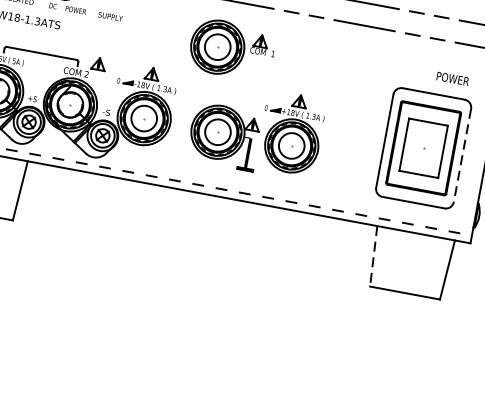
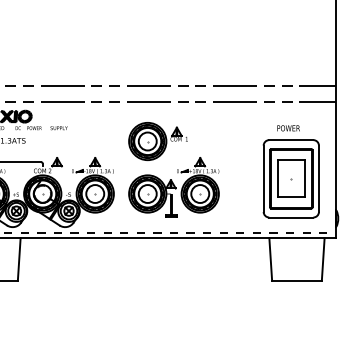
part: (231, 49) -> (157, 141), moved
text: (452, 79) -> (288, 128), moved
line: (461, 156) -> (318, 179), dashed -> solid
line: (373, 257) -> (270, 260), dashed -> solid

